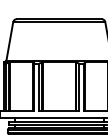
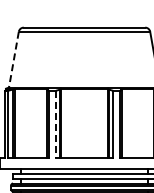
line: (9, 42) -> (13, 60), solid -> dashed
line: (38, 87) -> (55, 124), solid -> dashed

